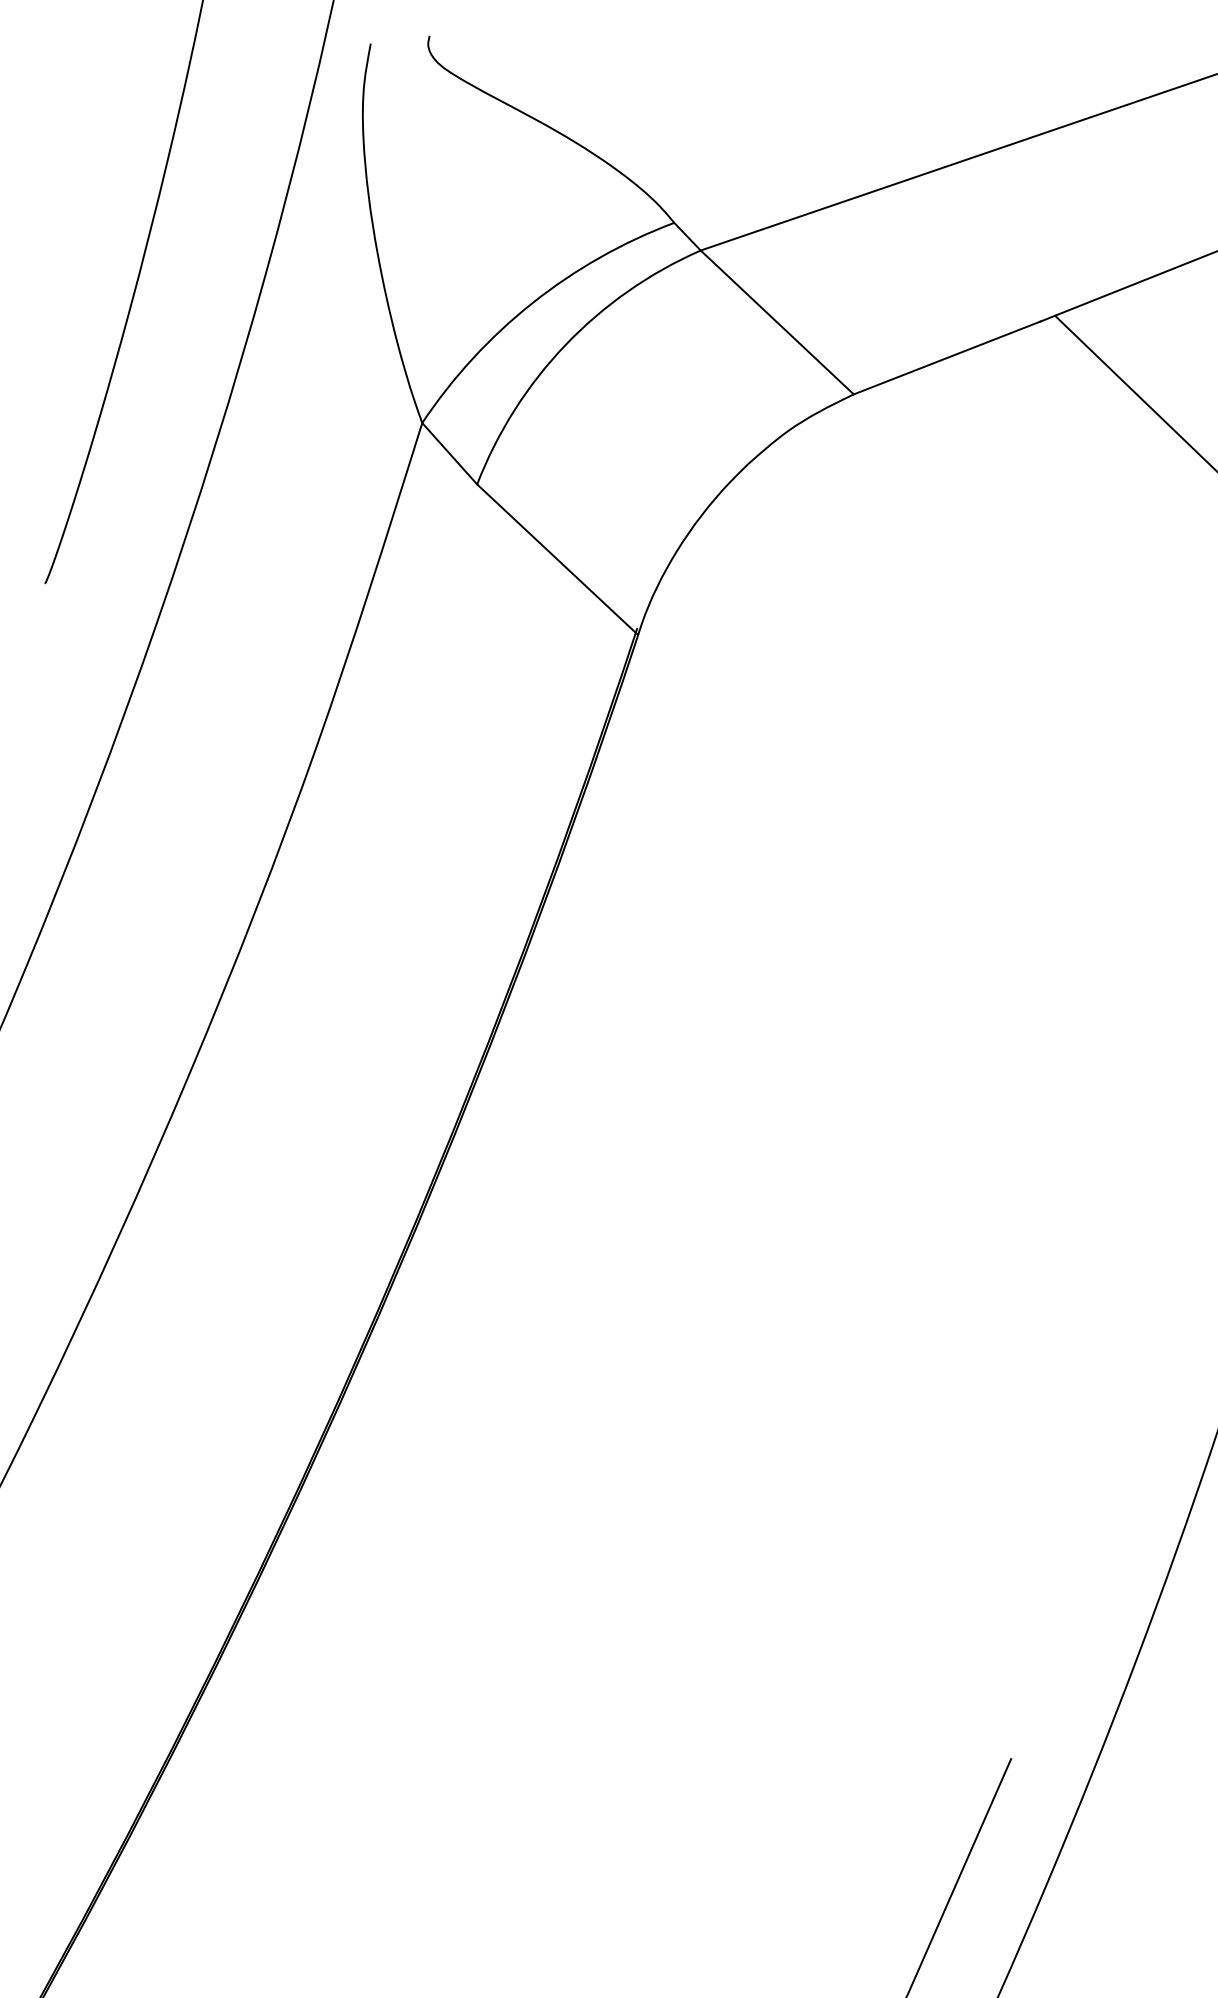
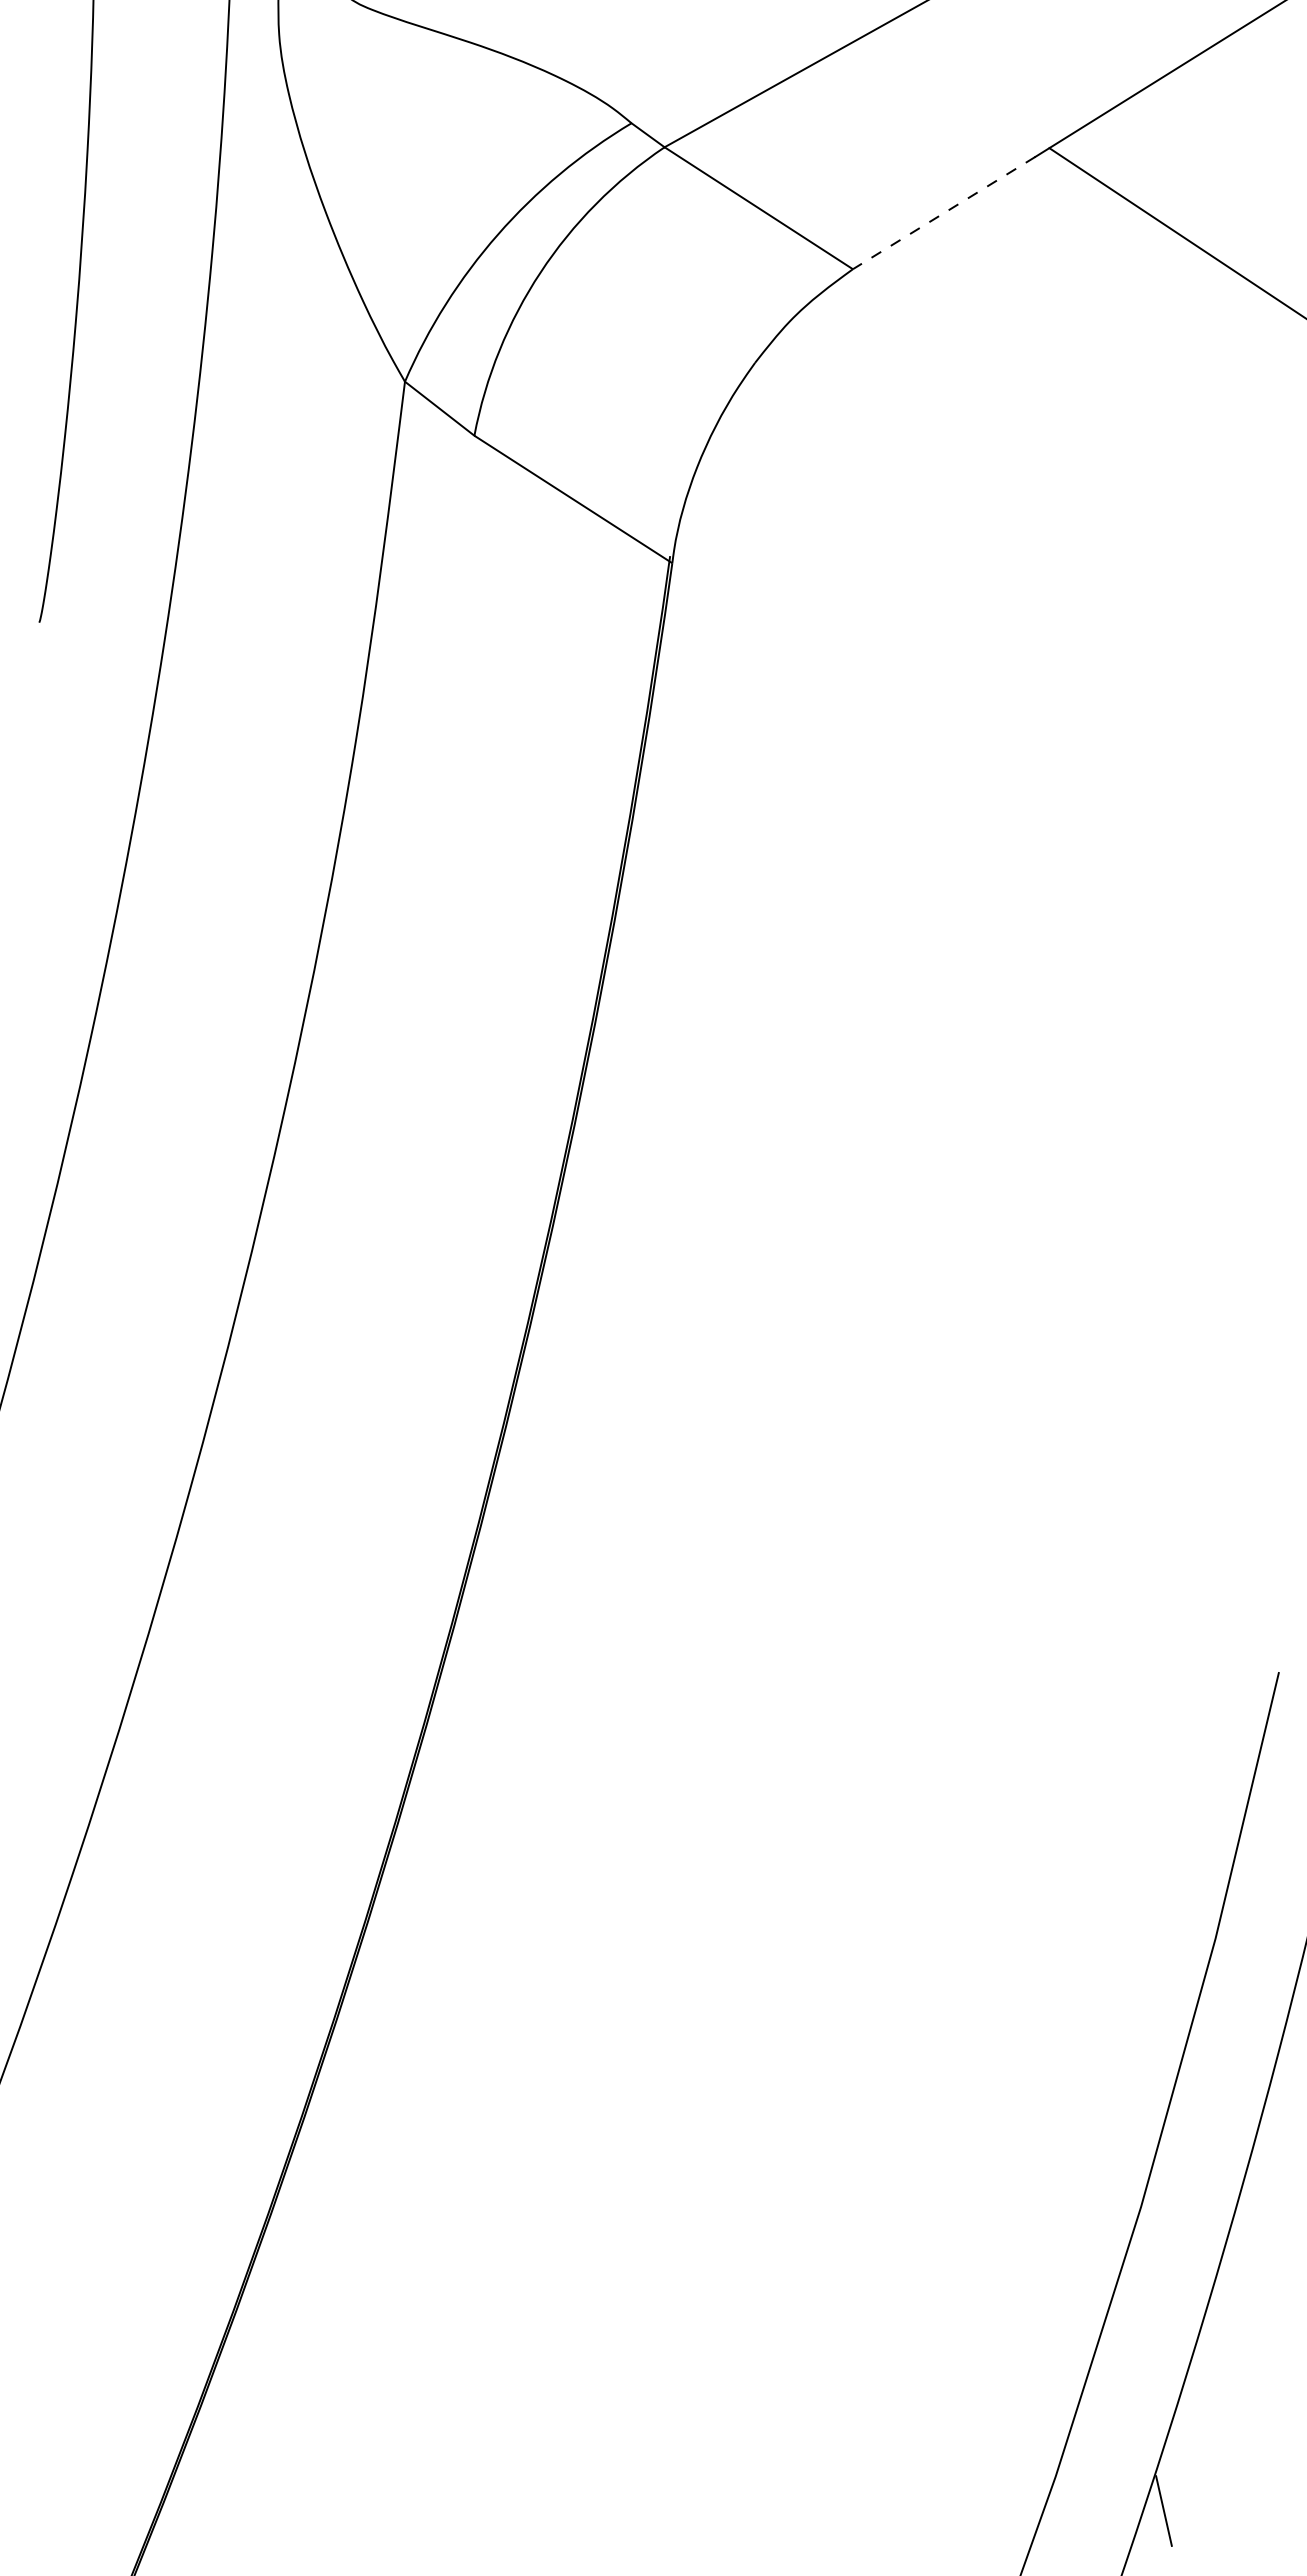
line: (946, 358) -> (943, 213), solid -> dashed

